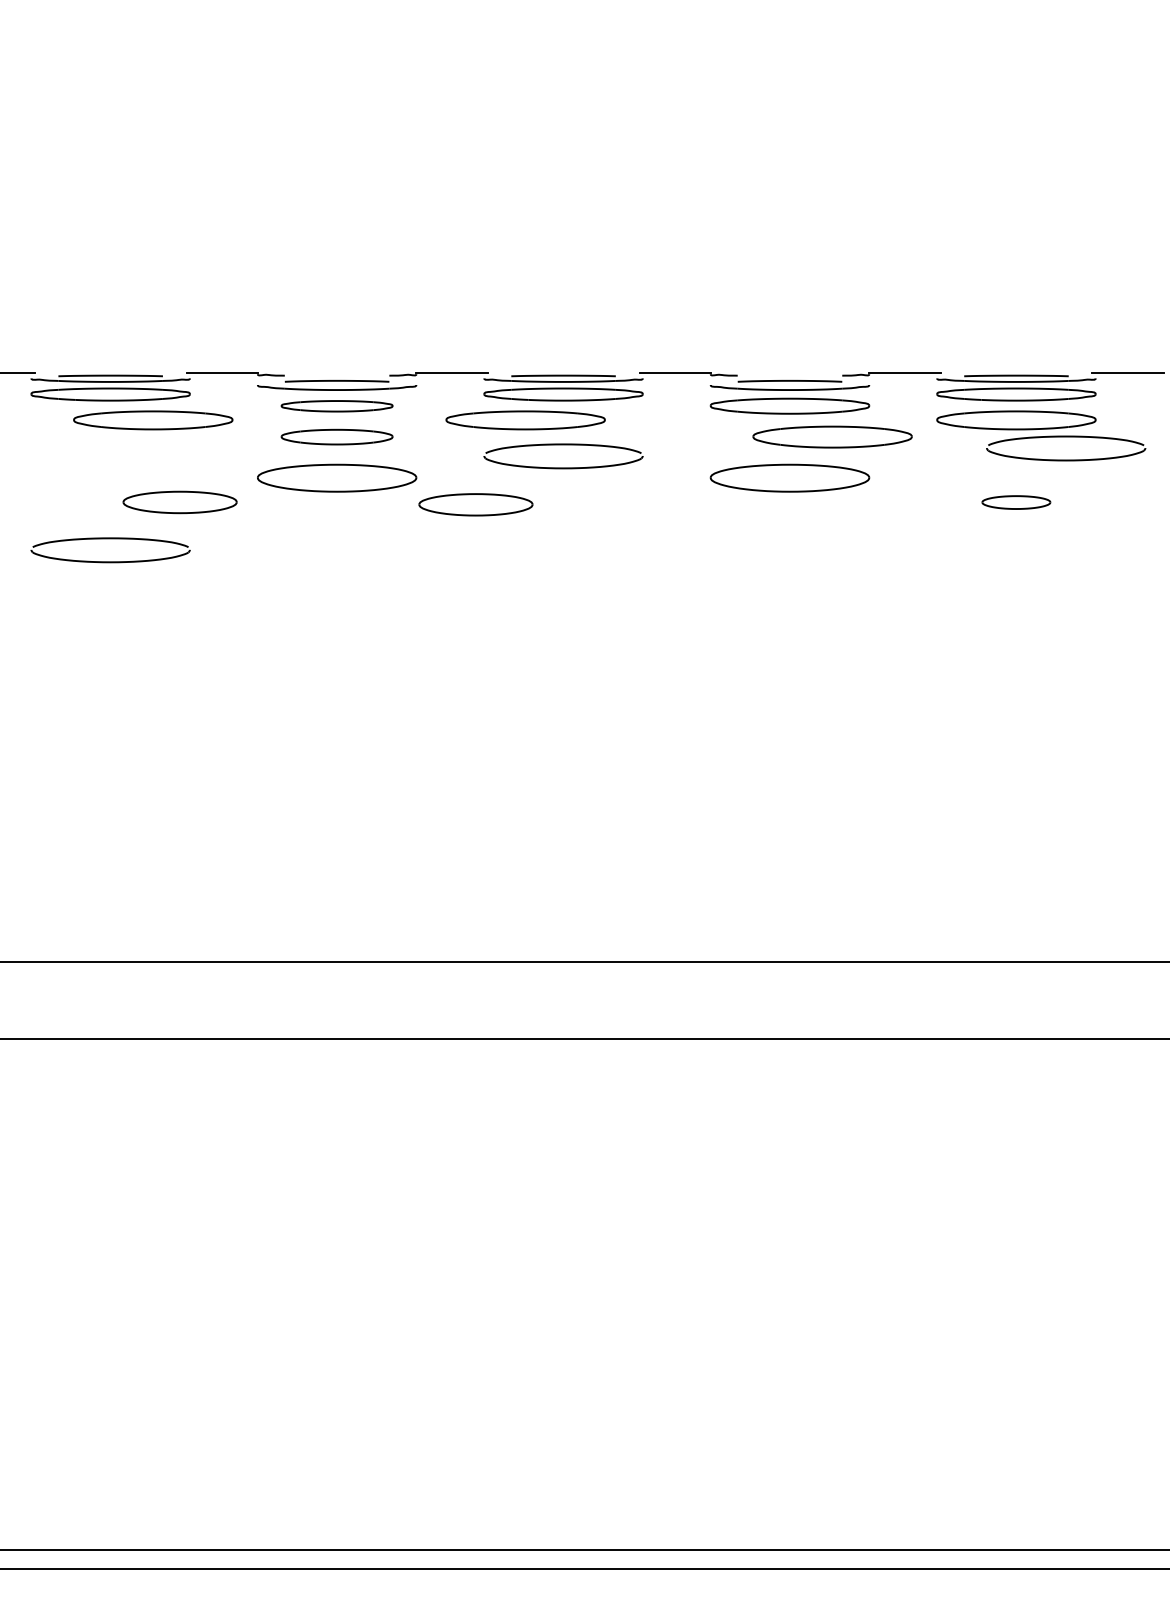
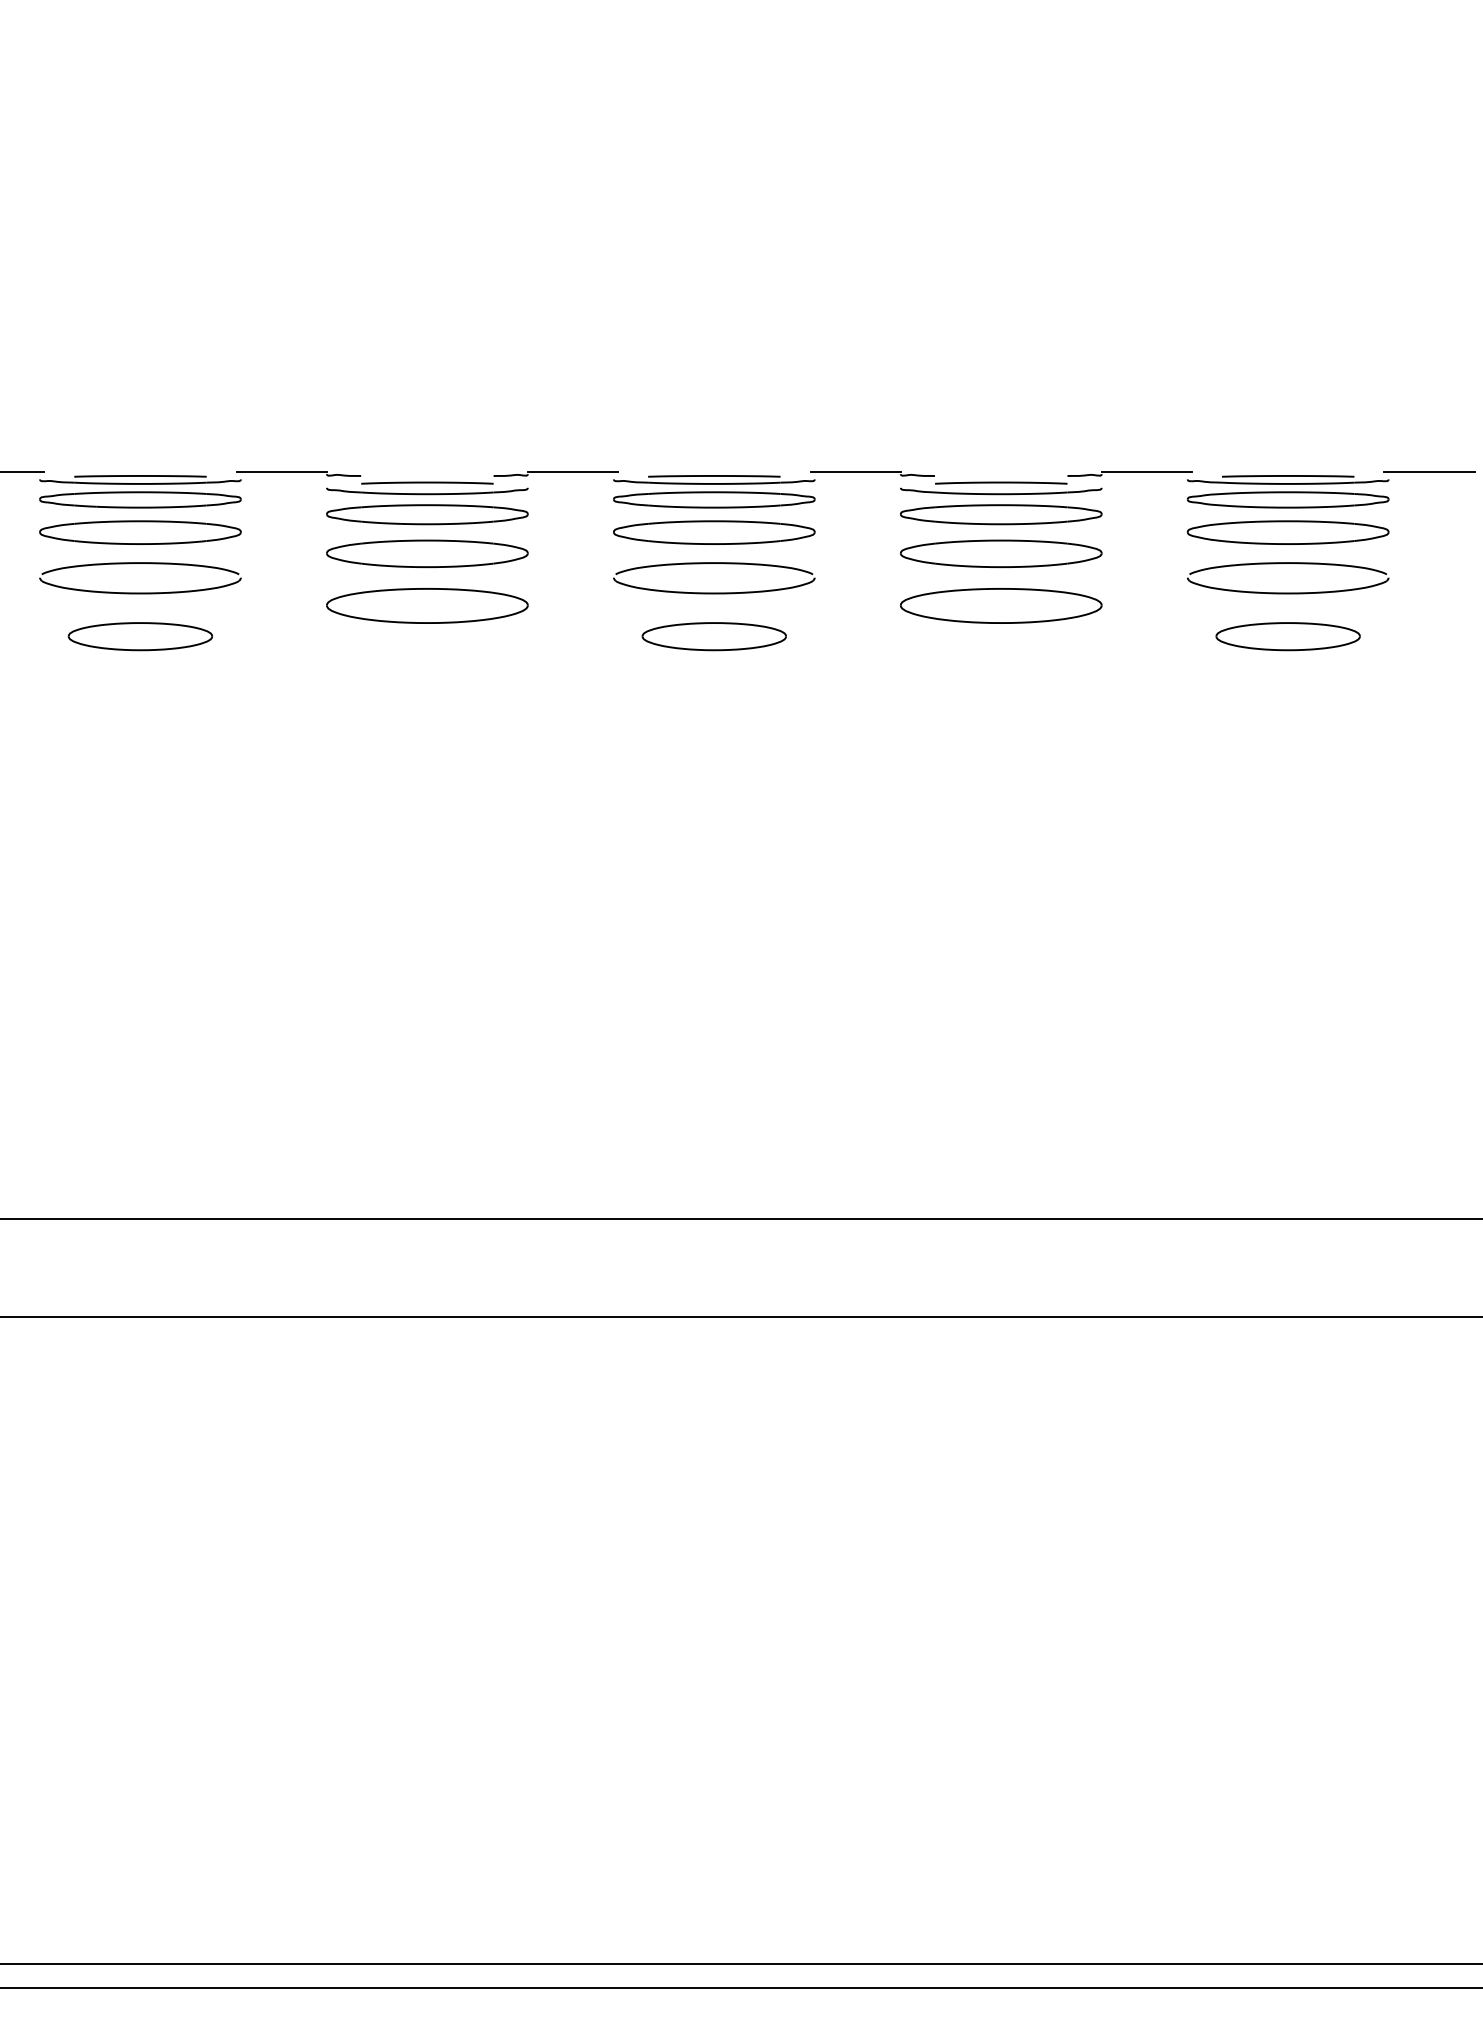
part: (337, 406) -> (427, 514), size x1.43
part: (153, 420) -> (140, 532), moved
part: (525, 420) -> (714, 532), moved
part: (337, 436) -> (427, 553), size x1.43
part: (832, 436) -> (1001, 553), moved
part: (1066, 459) -> (1288, 592), moved
part: (180, 502) -> (140, 636), moved
part: (1015, 502) -> (1287, 636), size x1.67
part: (475, 504) -> (713, 636), moved
part: (110, 561) -> (140, 592), moved

